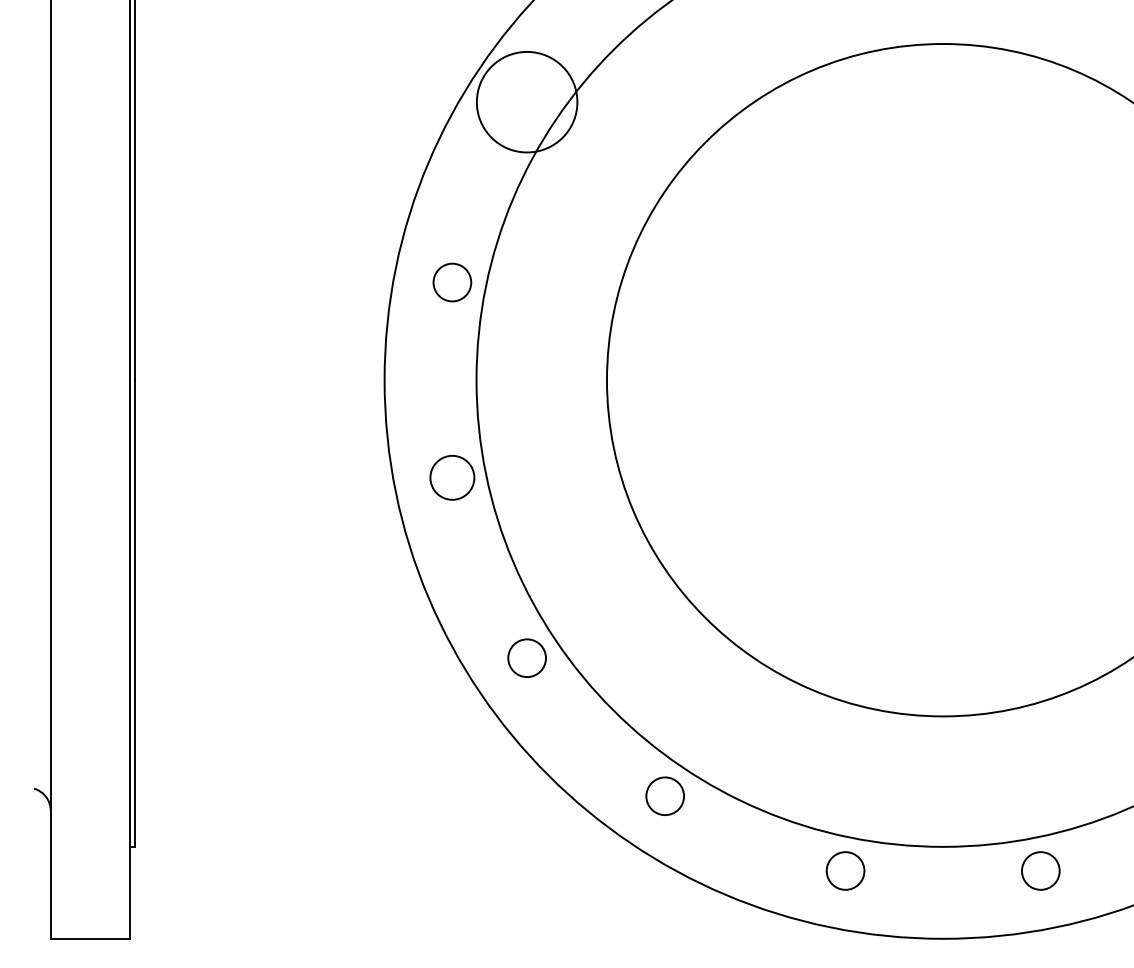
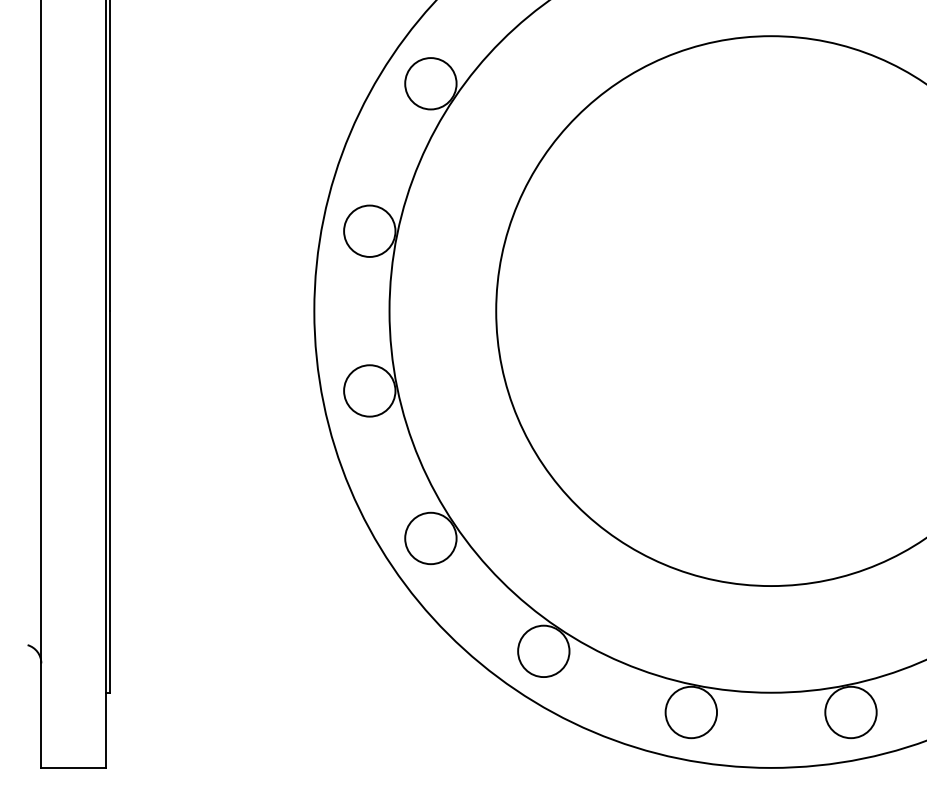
circle: (526, 101) -> (430, 83), size x0.62
circle: (451, 282) -> (369, 231), size x1.67
circle: (451, 477) -> (369, 390), size x1.43
circle: (526, 657) -> (430, 537), size x1.67
circle: (664, 795) -> (543, 650), size x1.67
circle: (845, 870) -> (691, 712), size x1.67
circle: (1040, 870) -> (850, 712), size x1.67

